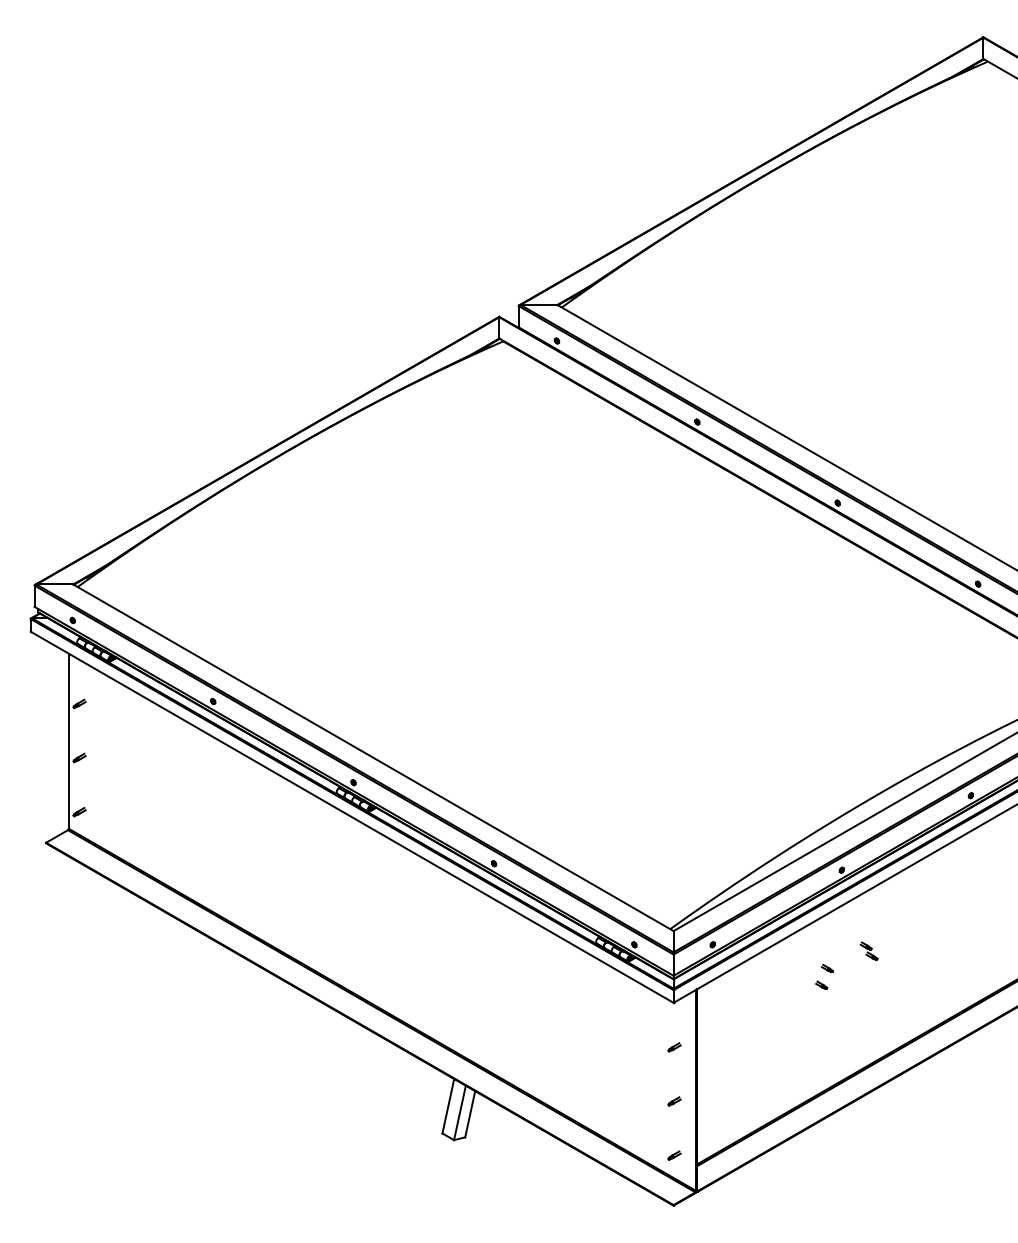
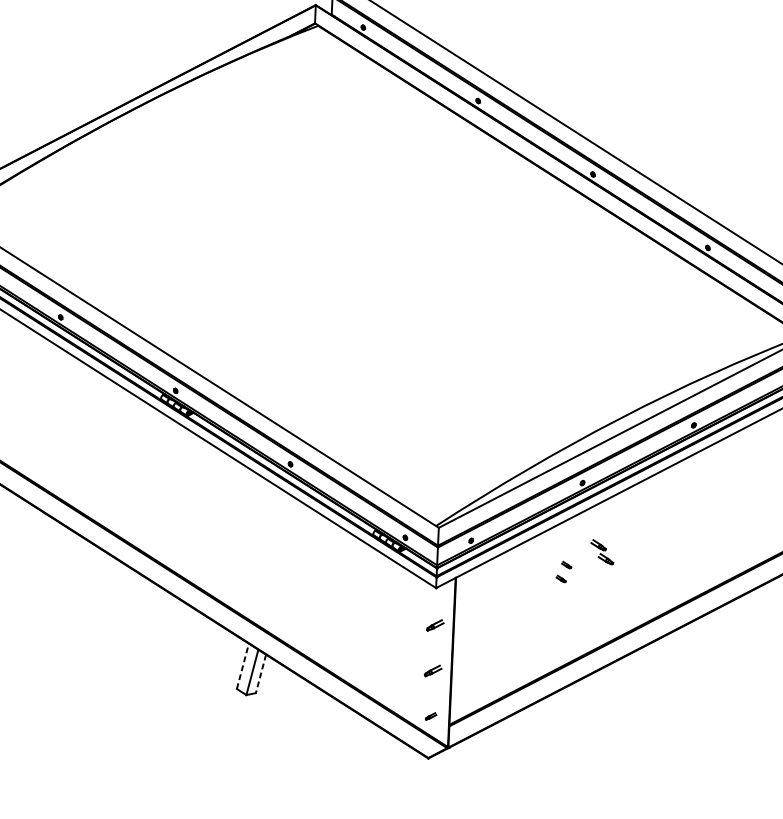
part: (868, 950) -> (601, 551), size x1.6
part: (674, 1047) -> (435, 625), size x1.6
part: (674, 1101) -> (433, 671), size x1.6
line: (448, 1106) -> (243, 666), solid -> dashed
line: (470, 1114) -> (261, 674), solid -> dashed

